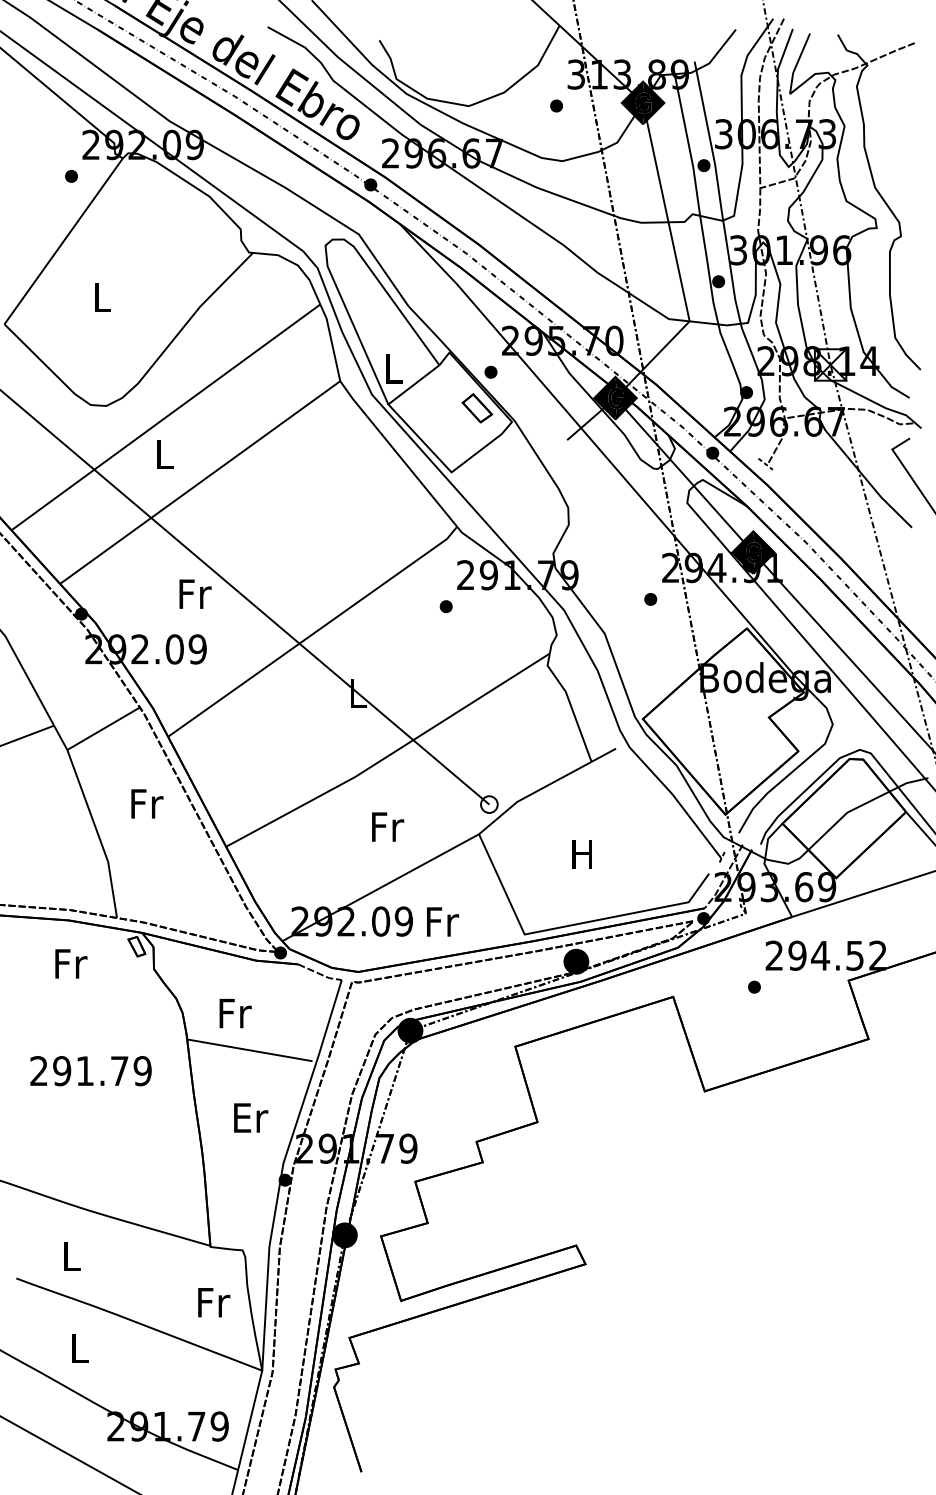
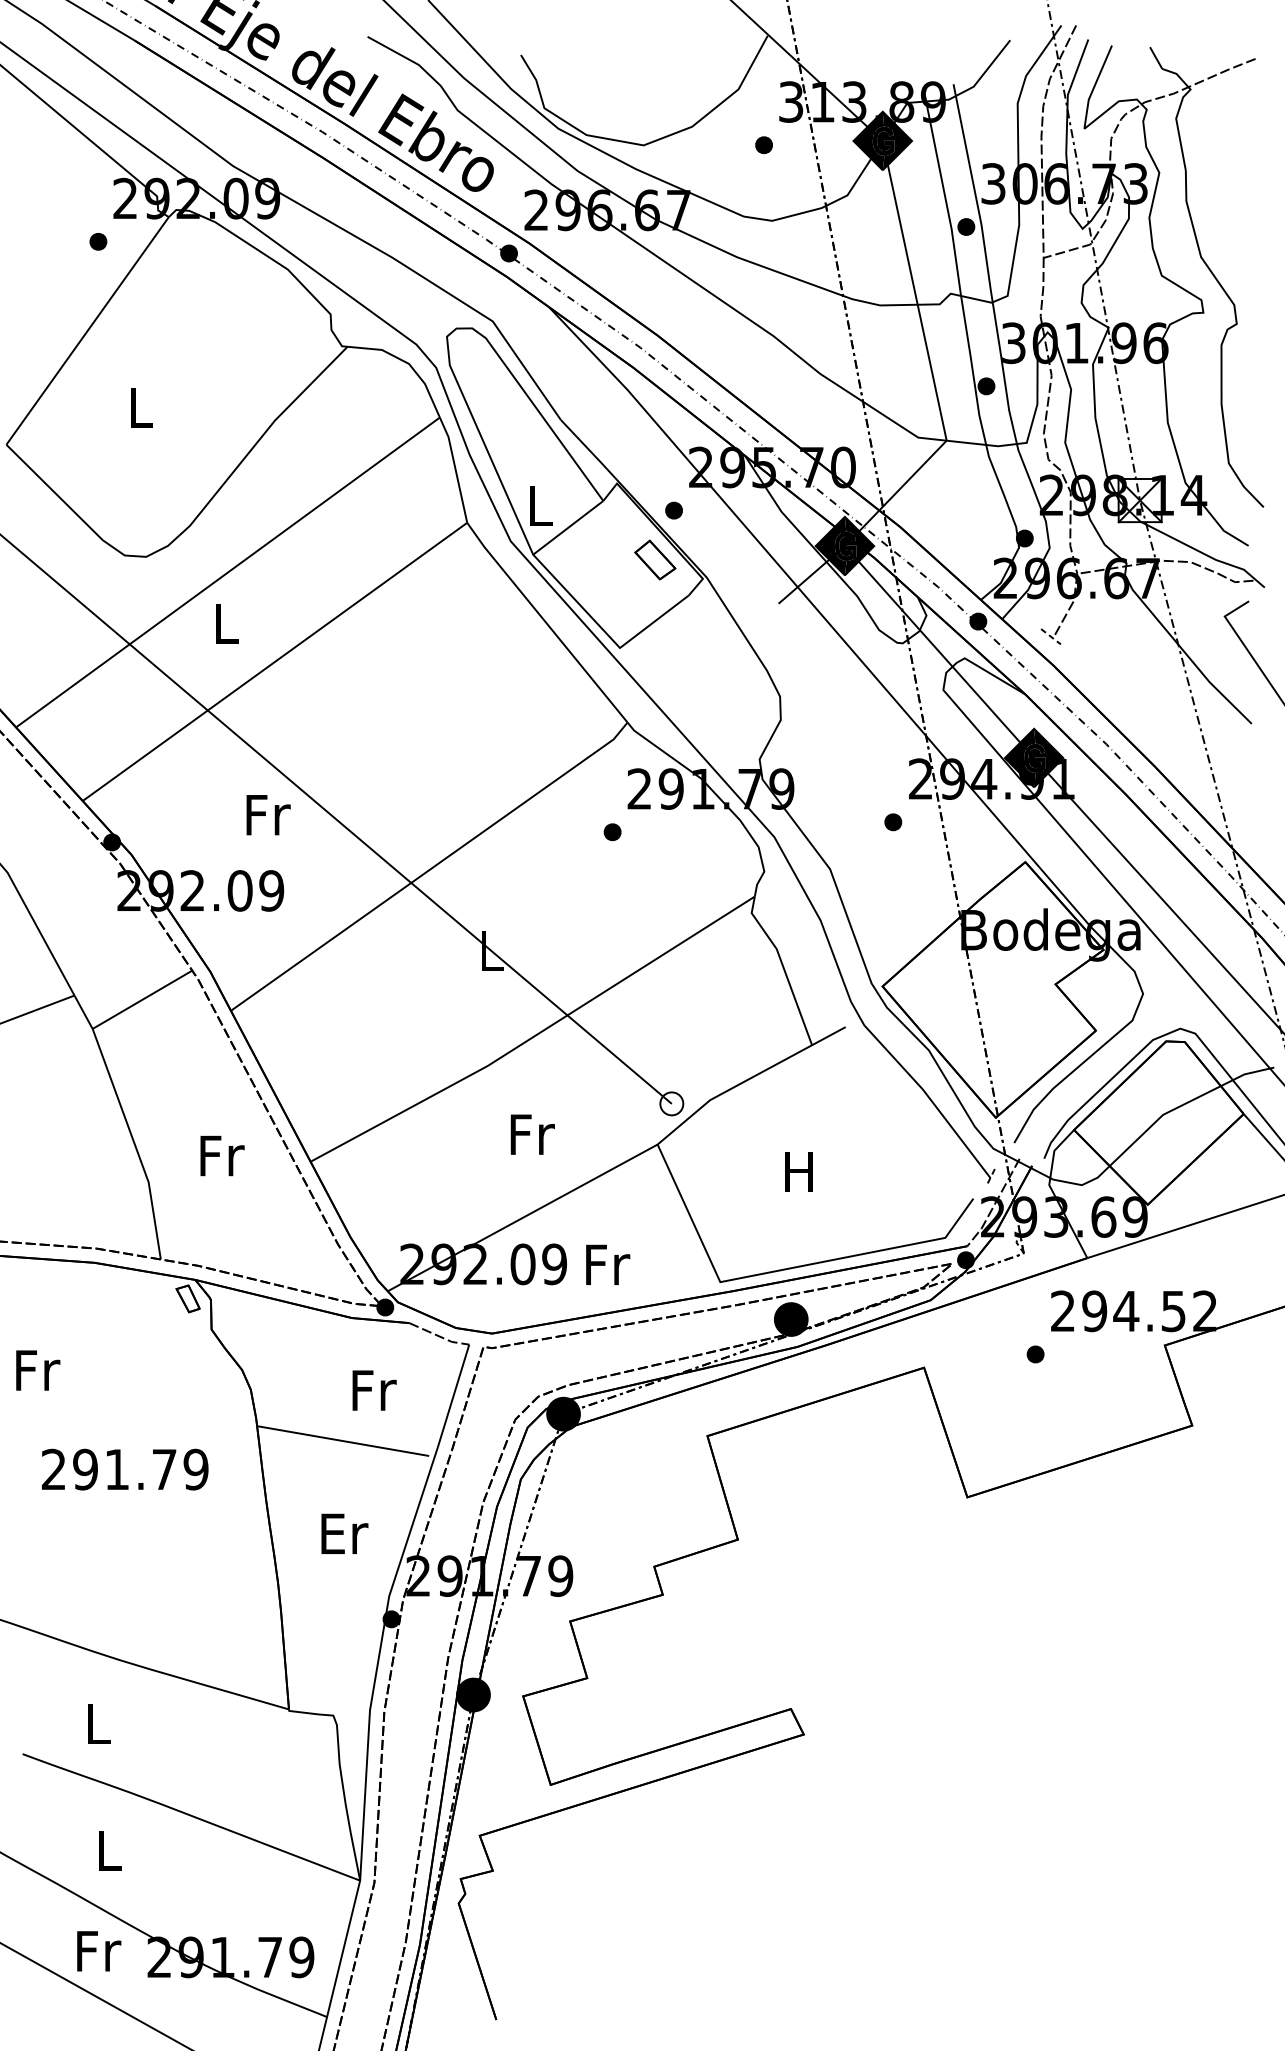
text: (147, 803) -> (222, 1155), moved
text: (71, 963) -> (38, 1370), moved
text: (235, 1013) -> (374, 1390), moved
text: (214, 1302) -> (99, 1951), moved

